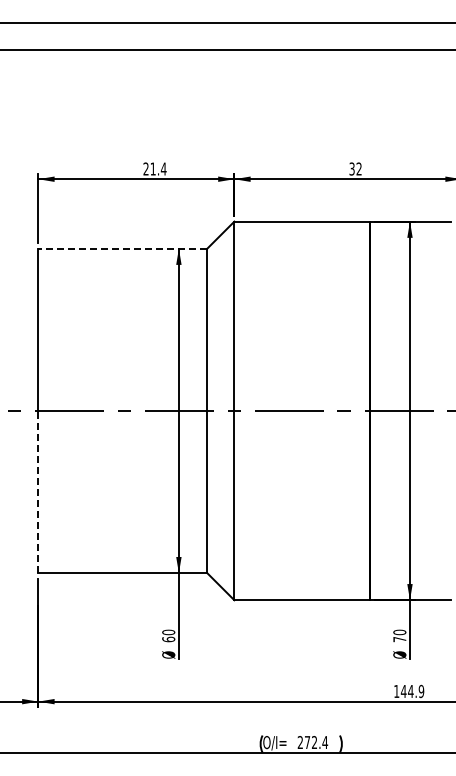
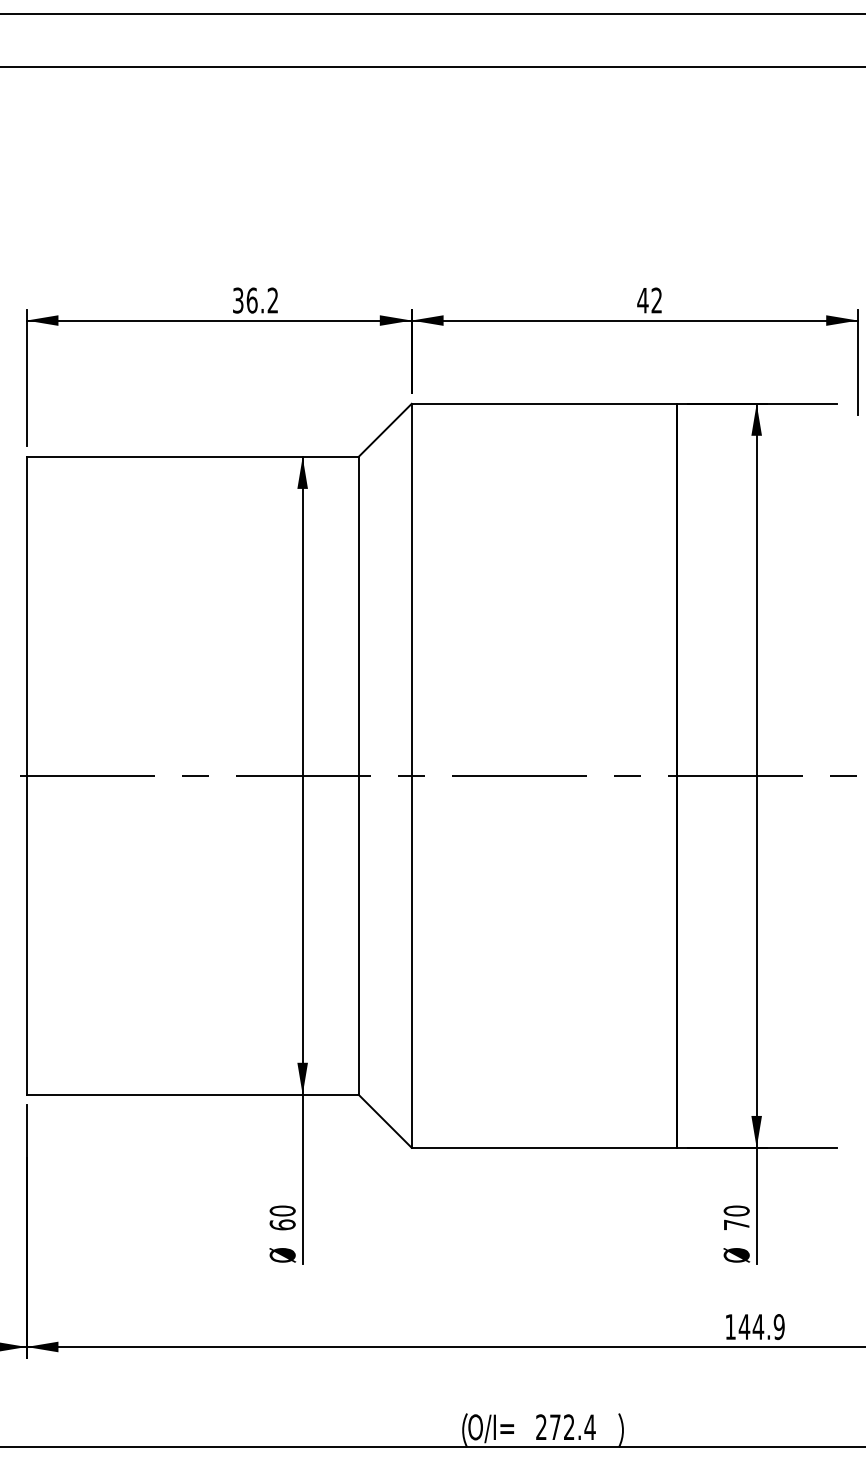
text: (154, 168) -> (254, 299), 21.4 -> 36.2
text: (351, 168) -> (641, 299), 32 -> 42
line: (122, 248) -> (191, 456), dashed -> solid
line: (38, 491) -> (26, 934), dashed -> solid

